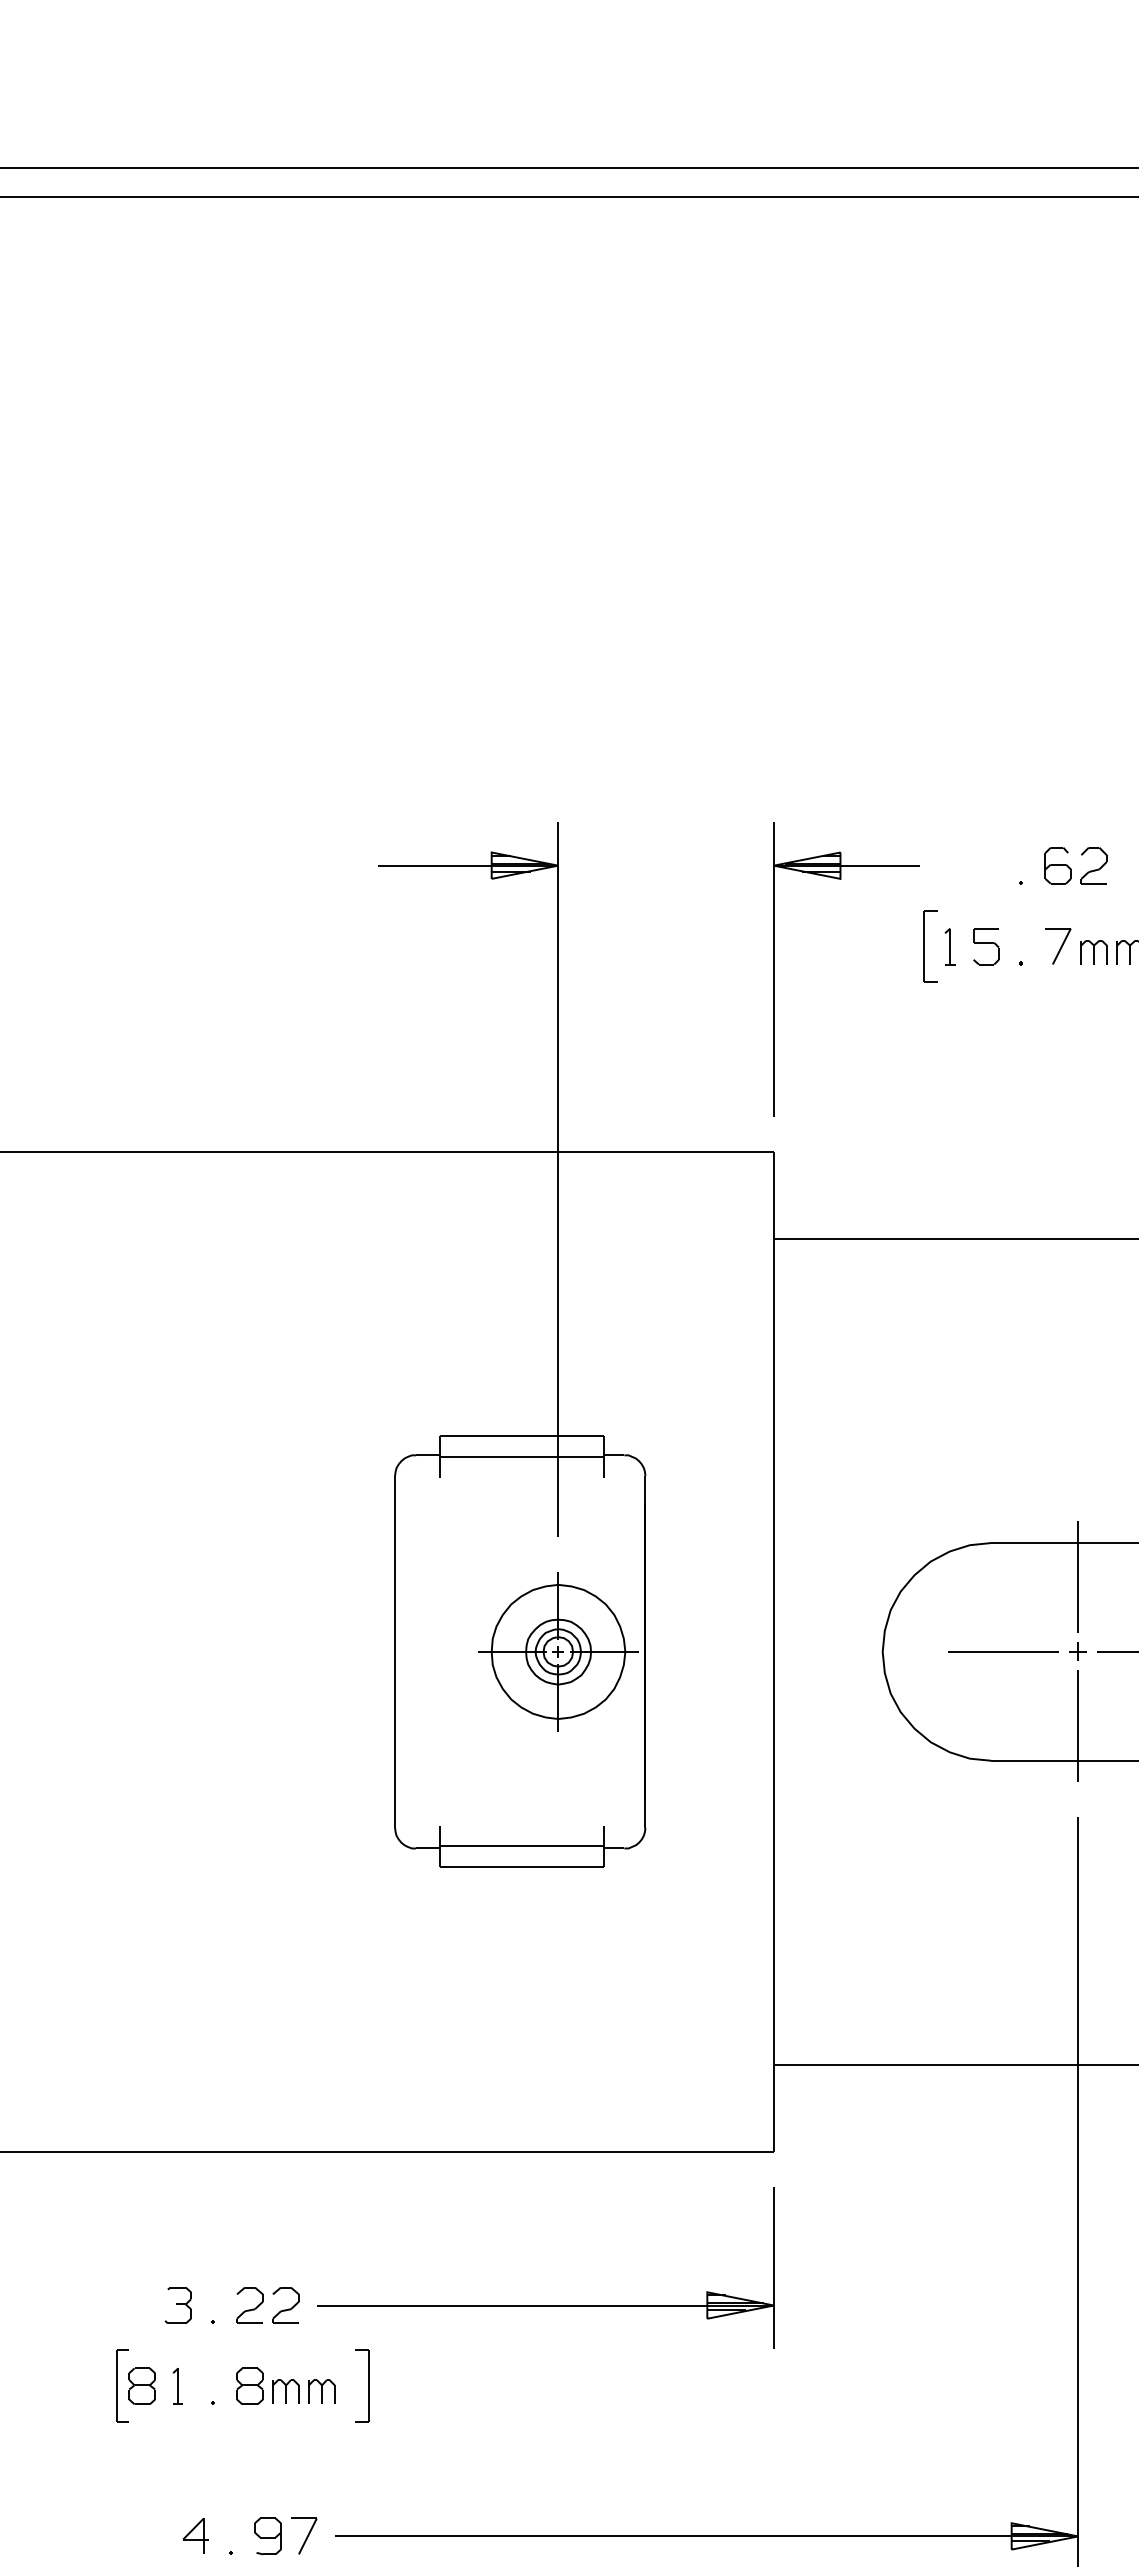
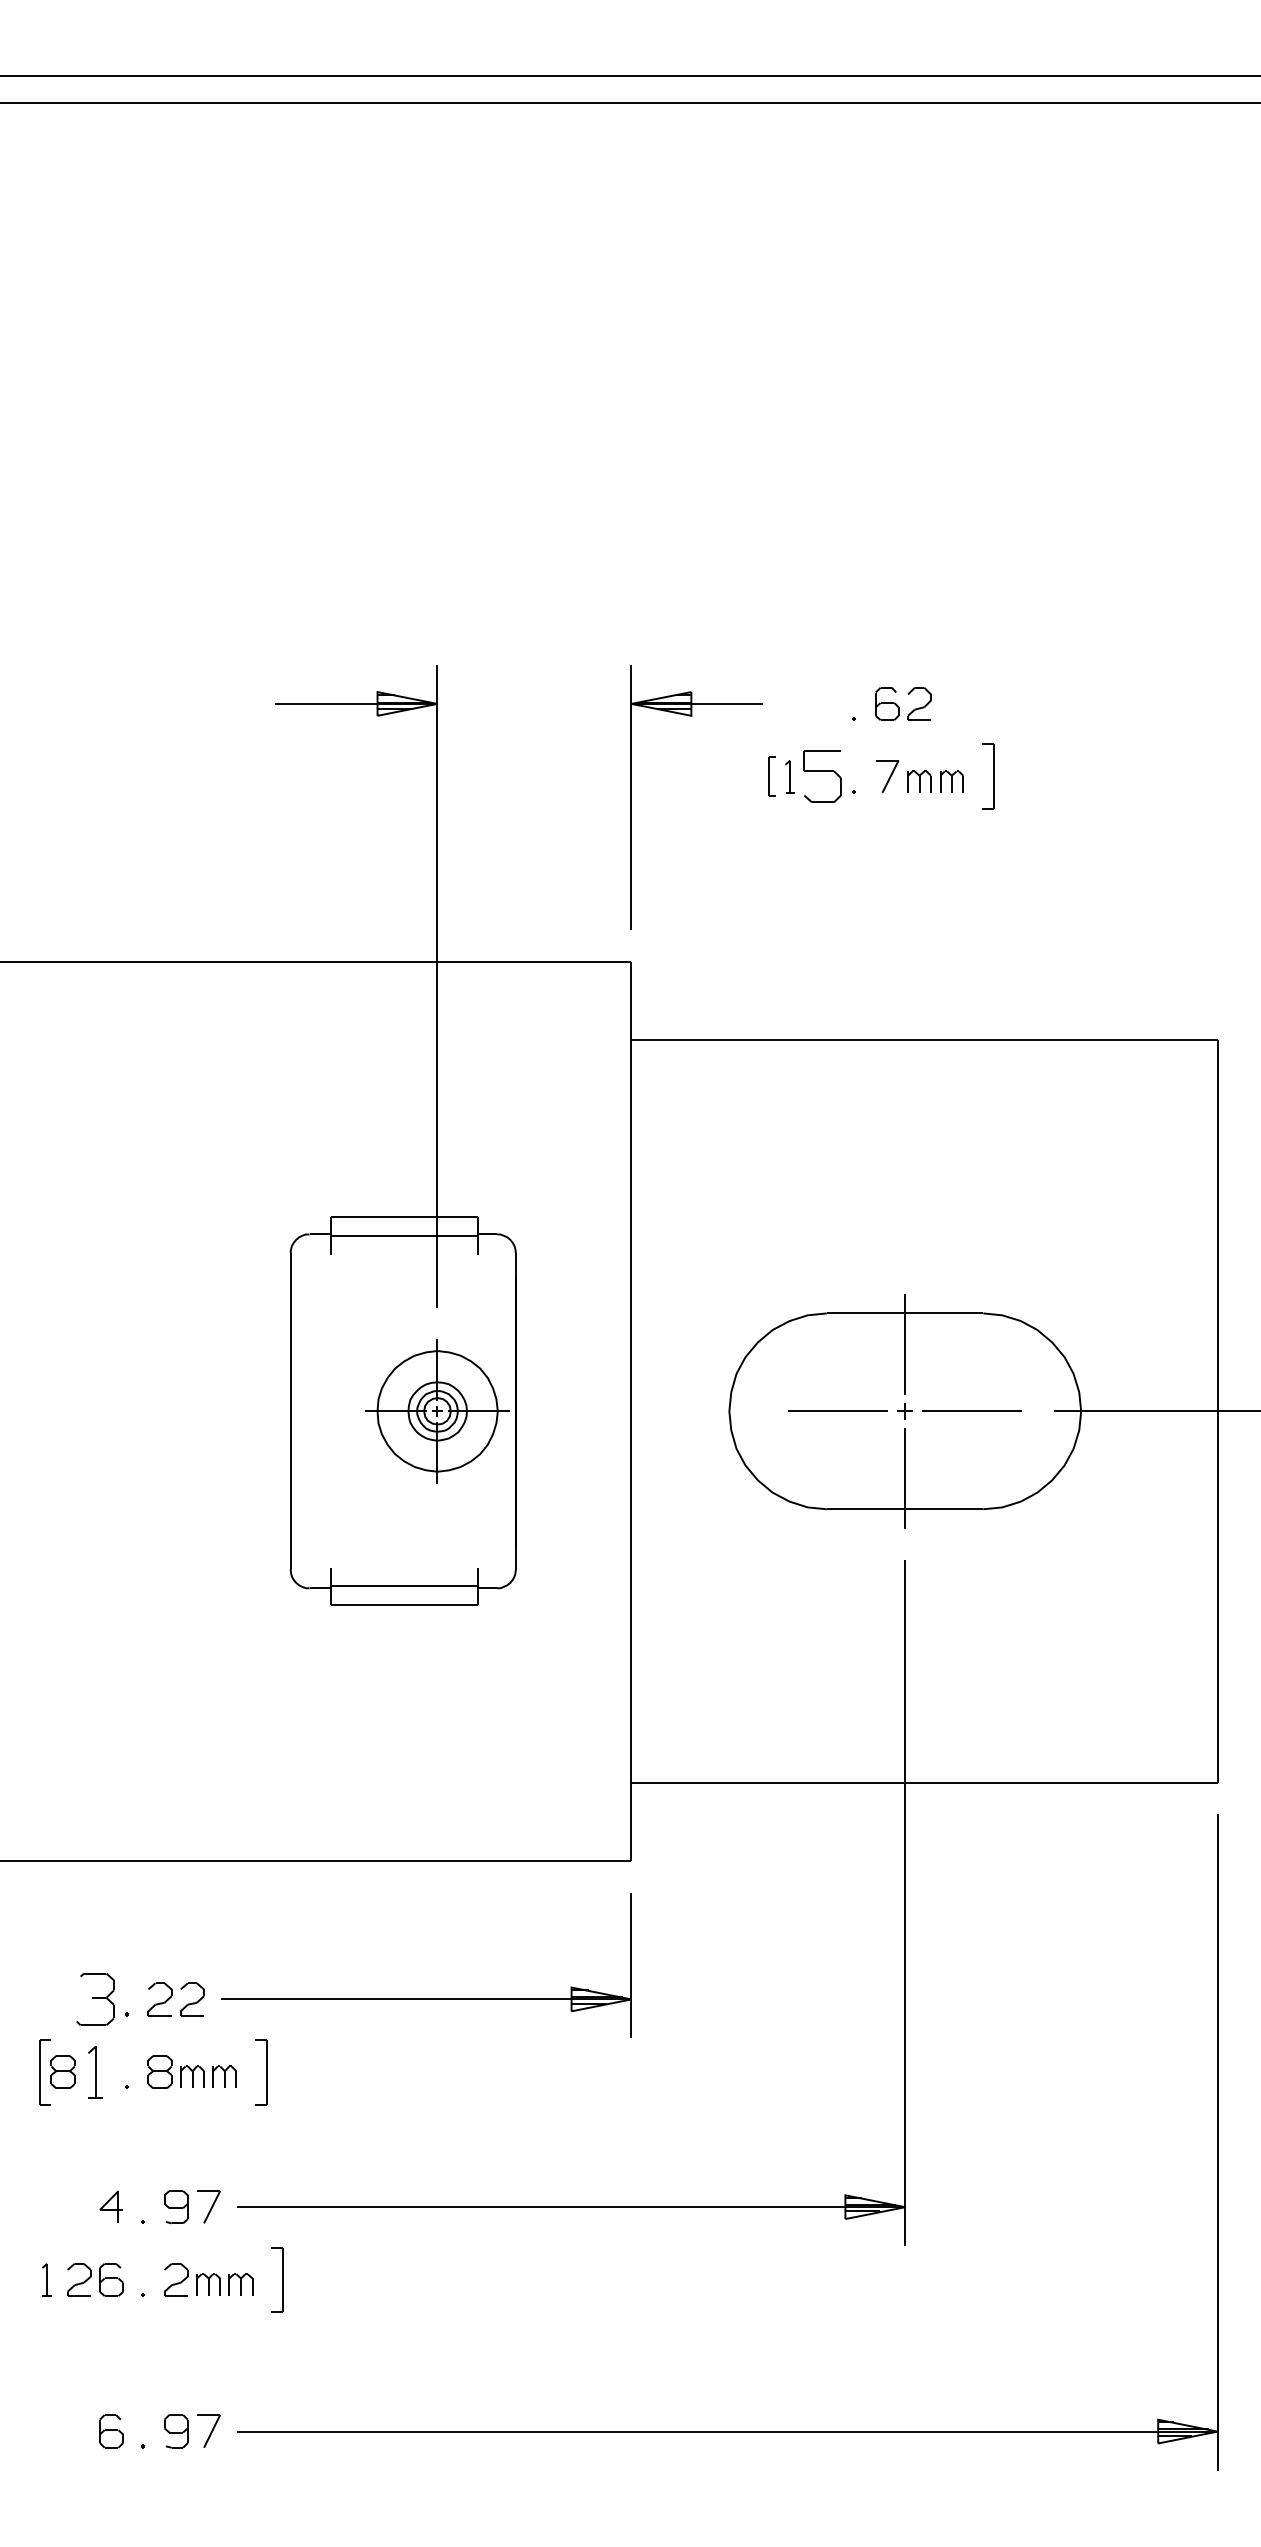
part: (930, 946) -> (772, 776), size x0.6
part: (986, 946) -> (822, 776), size x1.6
part: (178, 2305) -> (95, 1999), size x1.6
part: (177, 2385) -> (94, 2071), size x1.6

